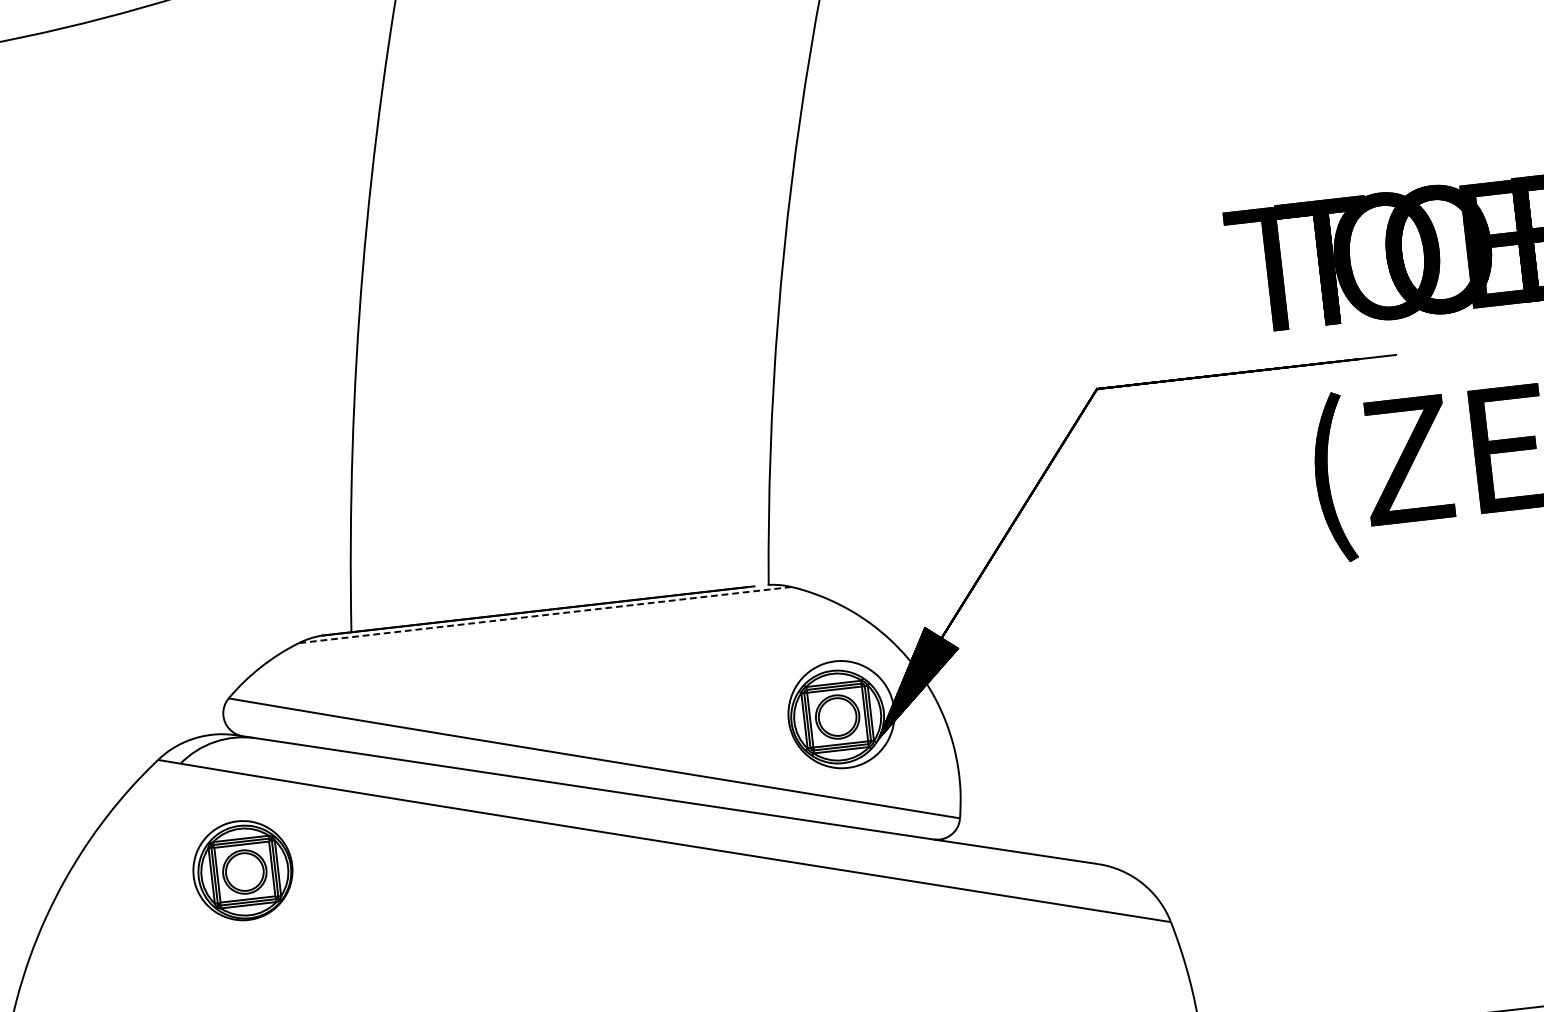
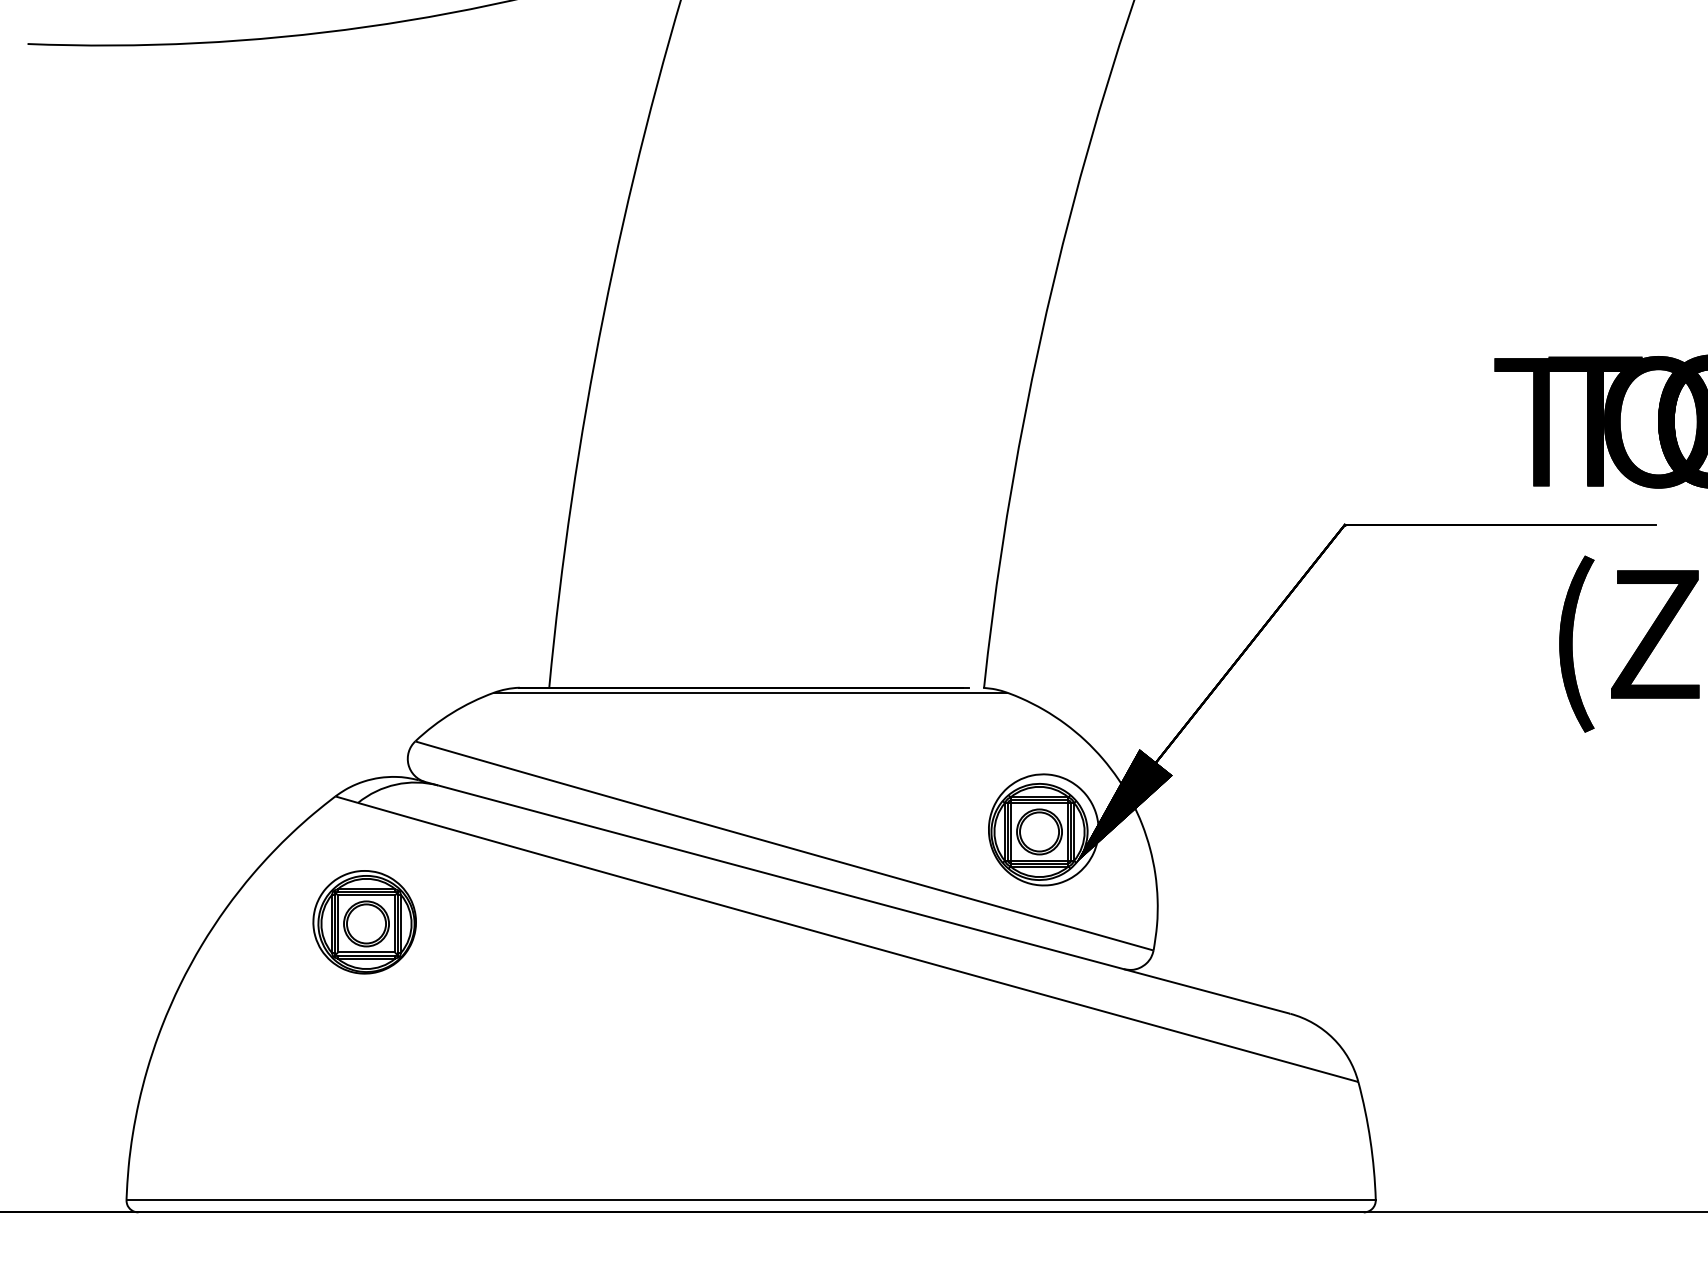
line: (545, 614) -> (750, 692), dashed -> solid
part: (242, 870) -> (364, 922), moved

